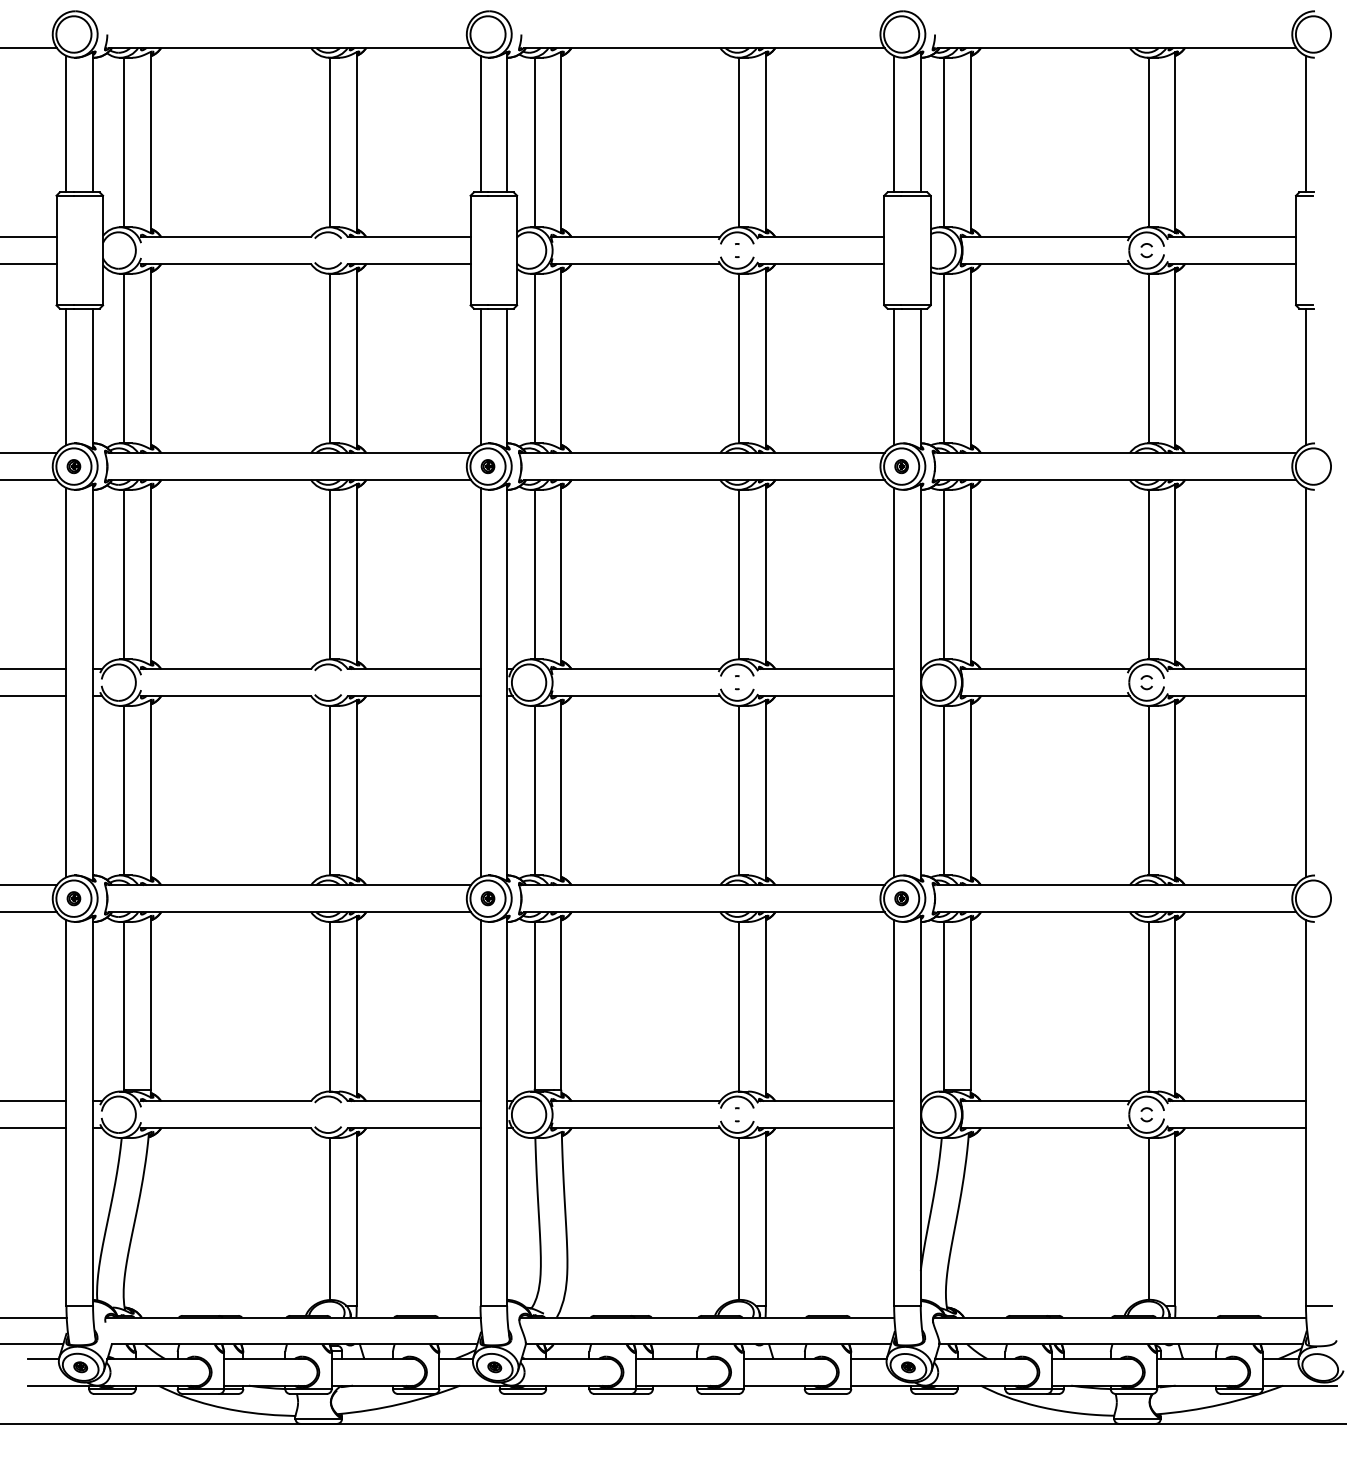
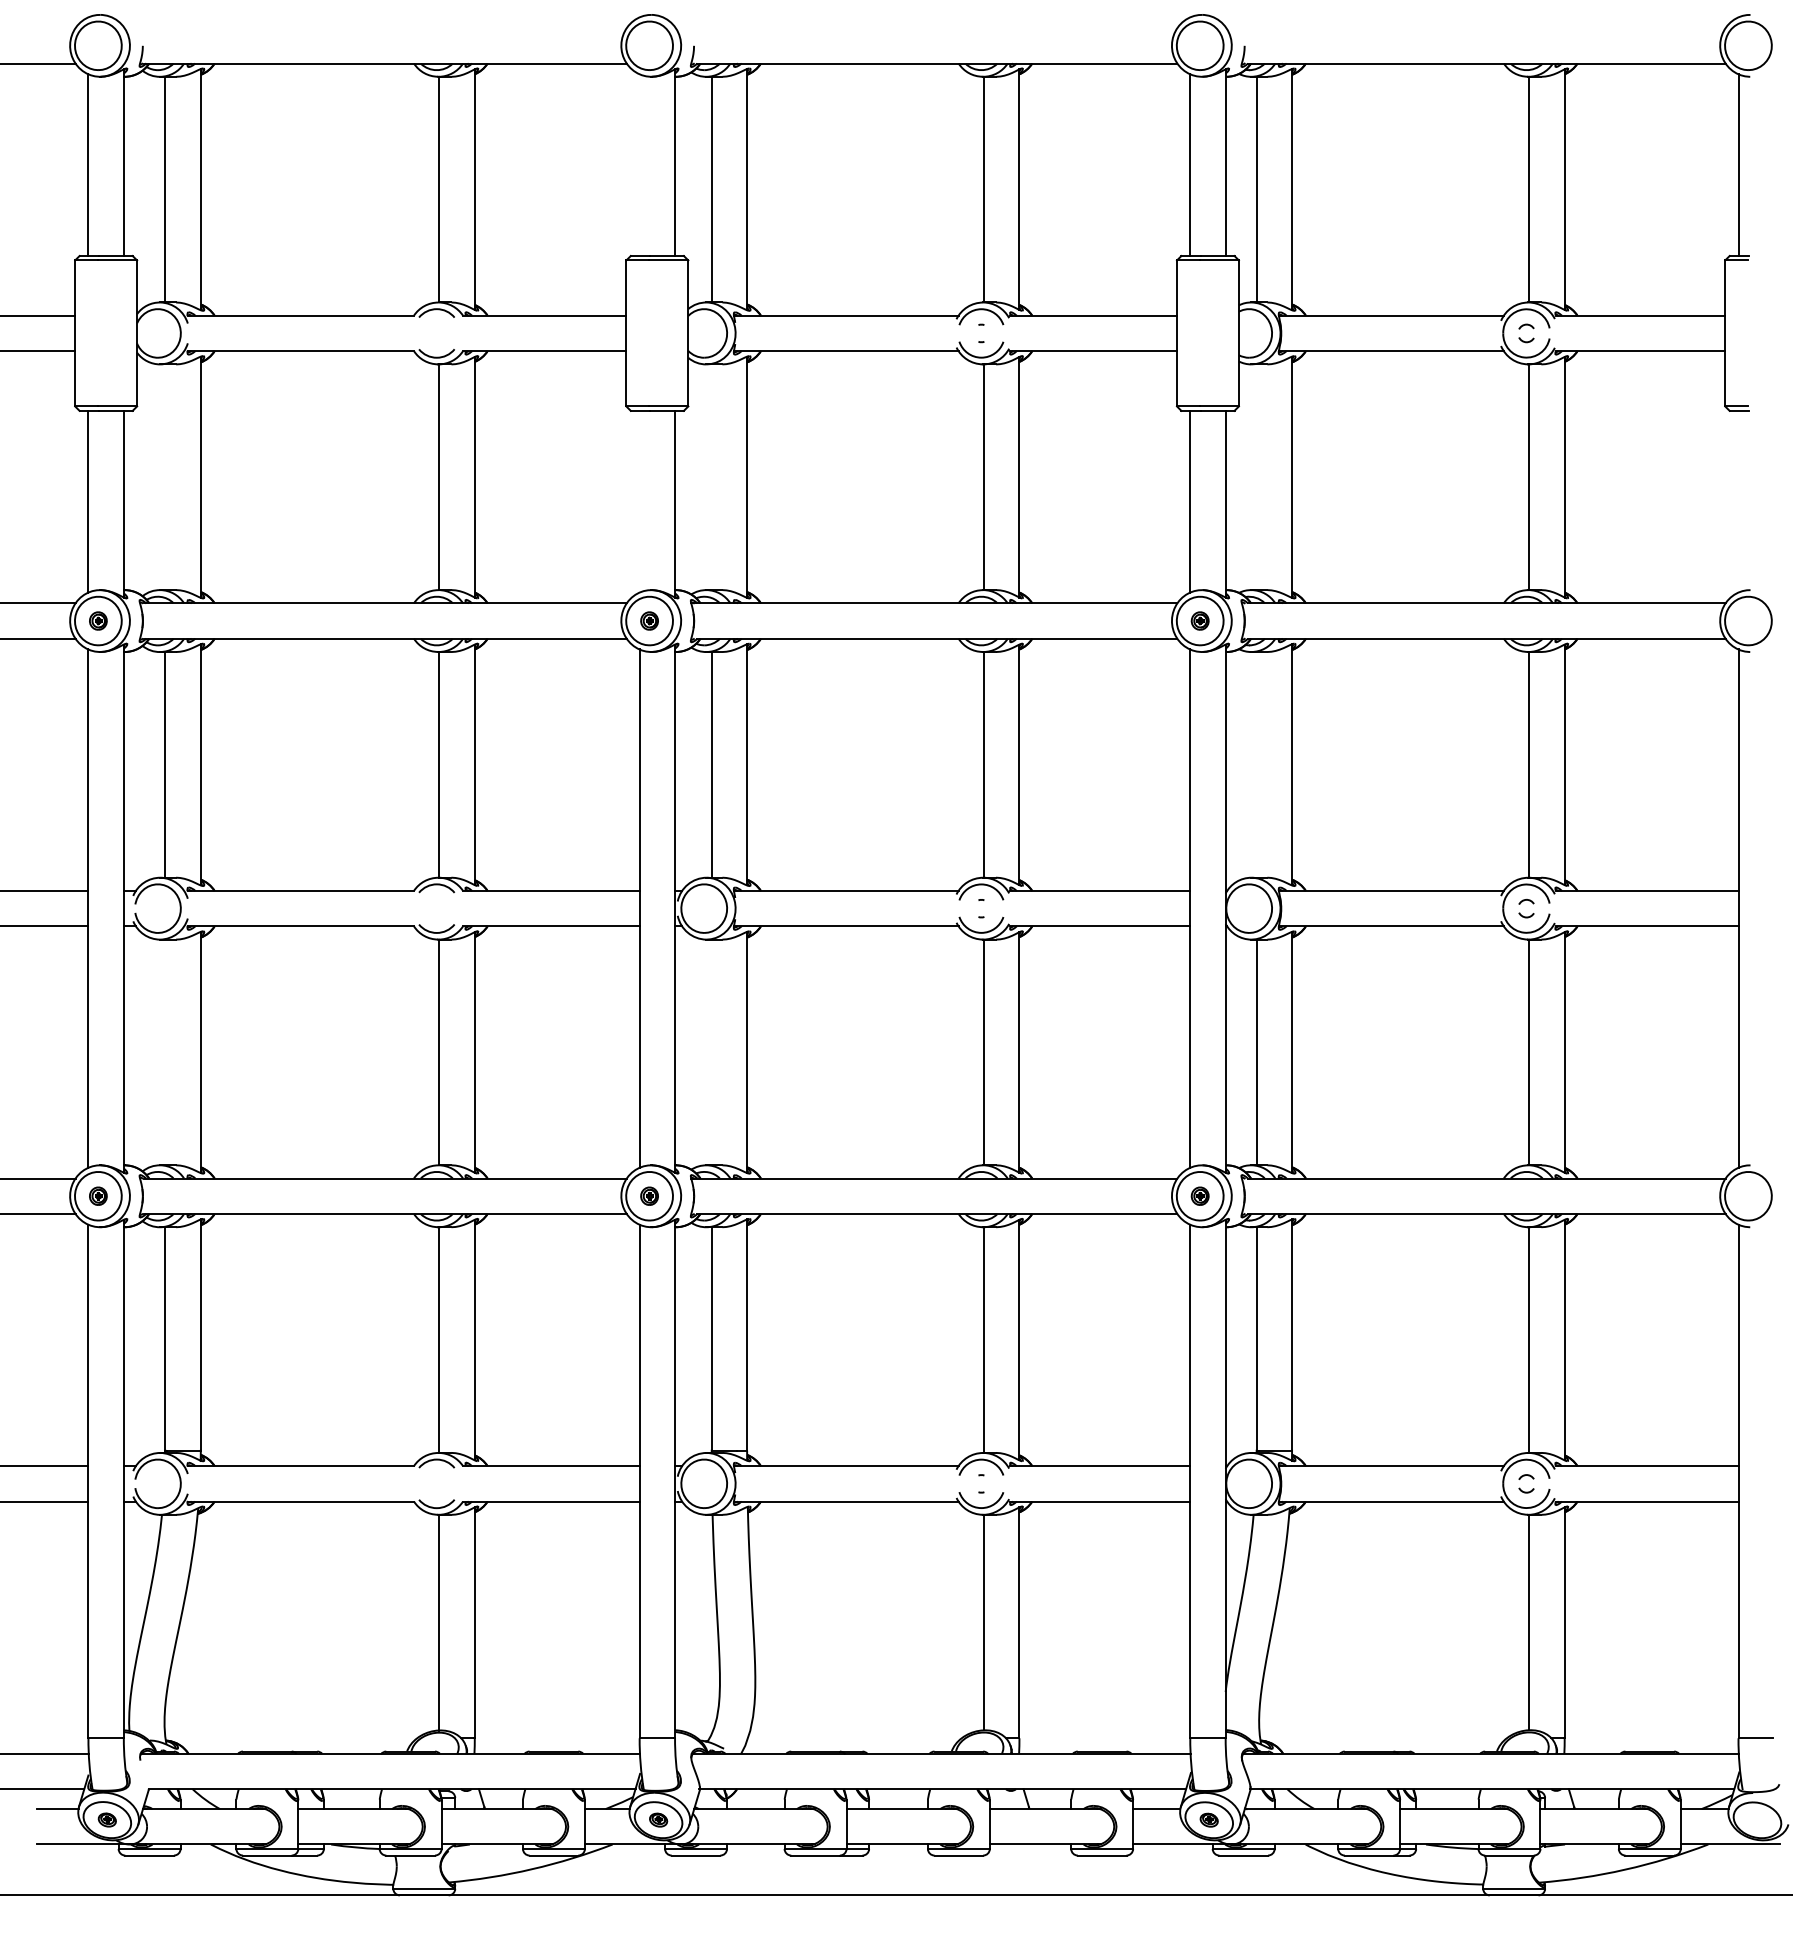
line: (480, 124) -> (639, 165), removed
line: (124, 358) -> (165, 477), removed
line: (534, 358) -> (711, 477), removed
line: (943, 358) -> (1256, 477), removed
line: (480, 376) -> (639, 501), removed
line: (1306, 376) -> (1738, 501), removed
line: (943, 574) -> (1256, 764), removed
line: (124, 790) -> (165, 1052), removed
line: (534, 790) -> (711, 1052), removed

